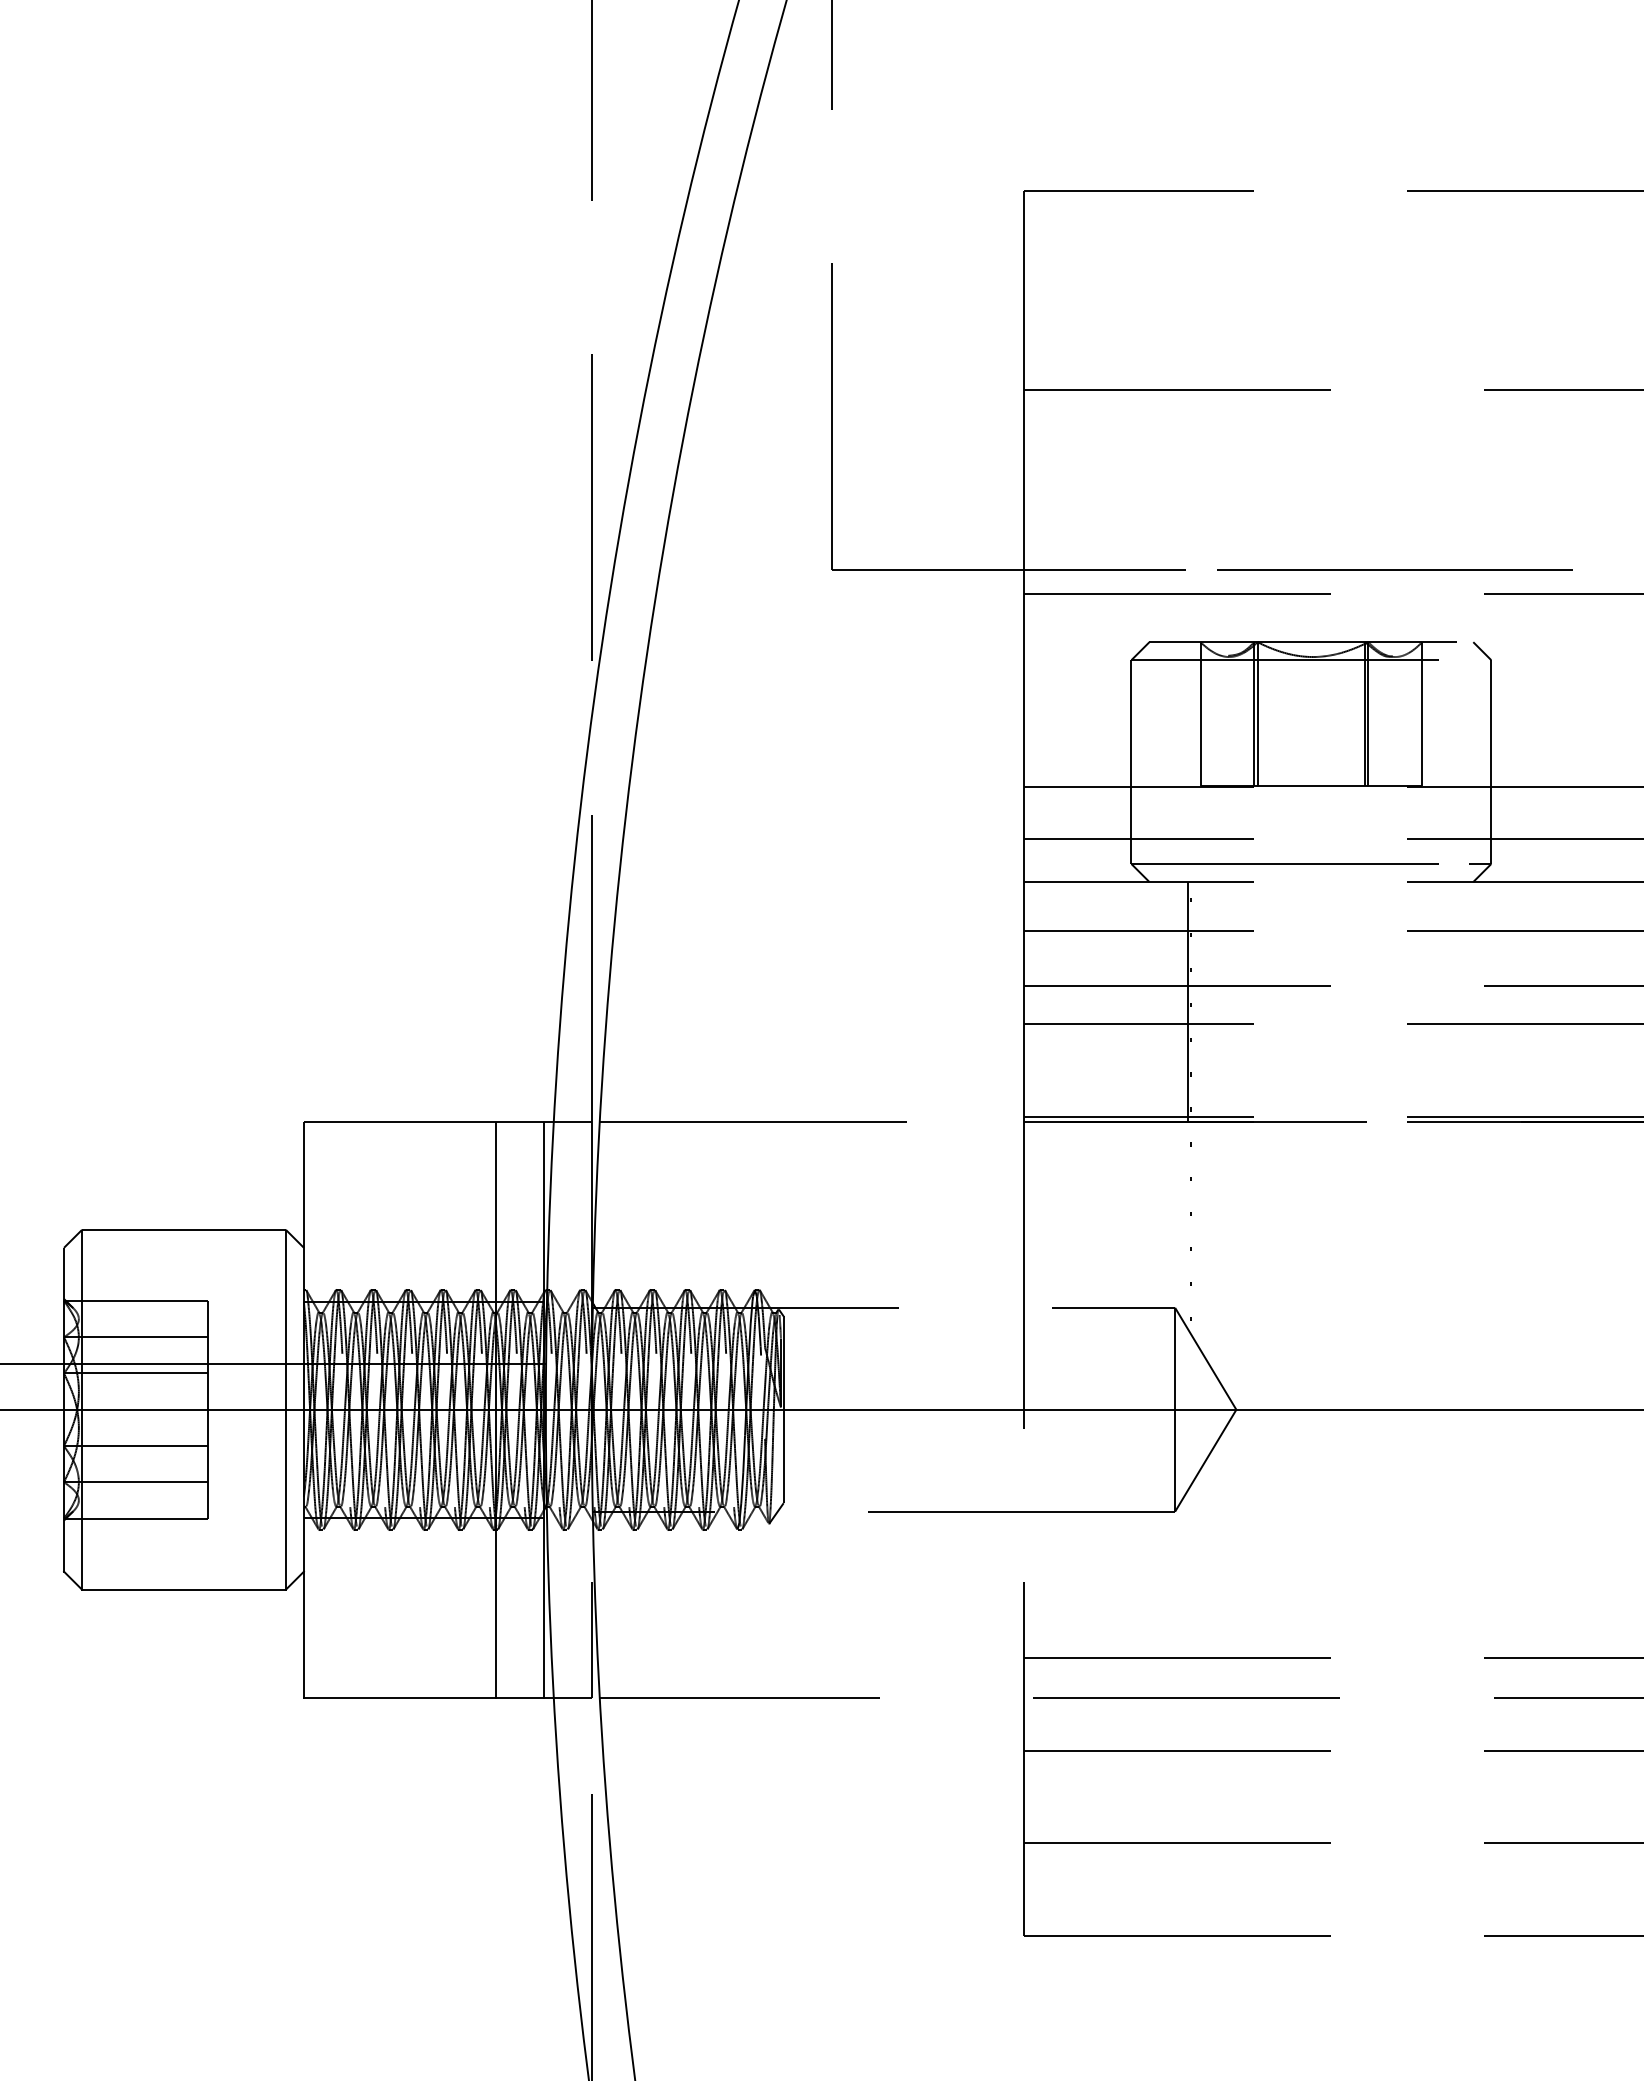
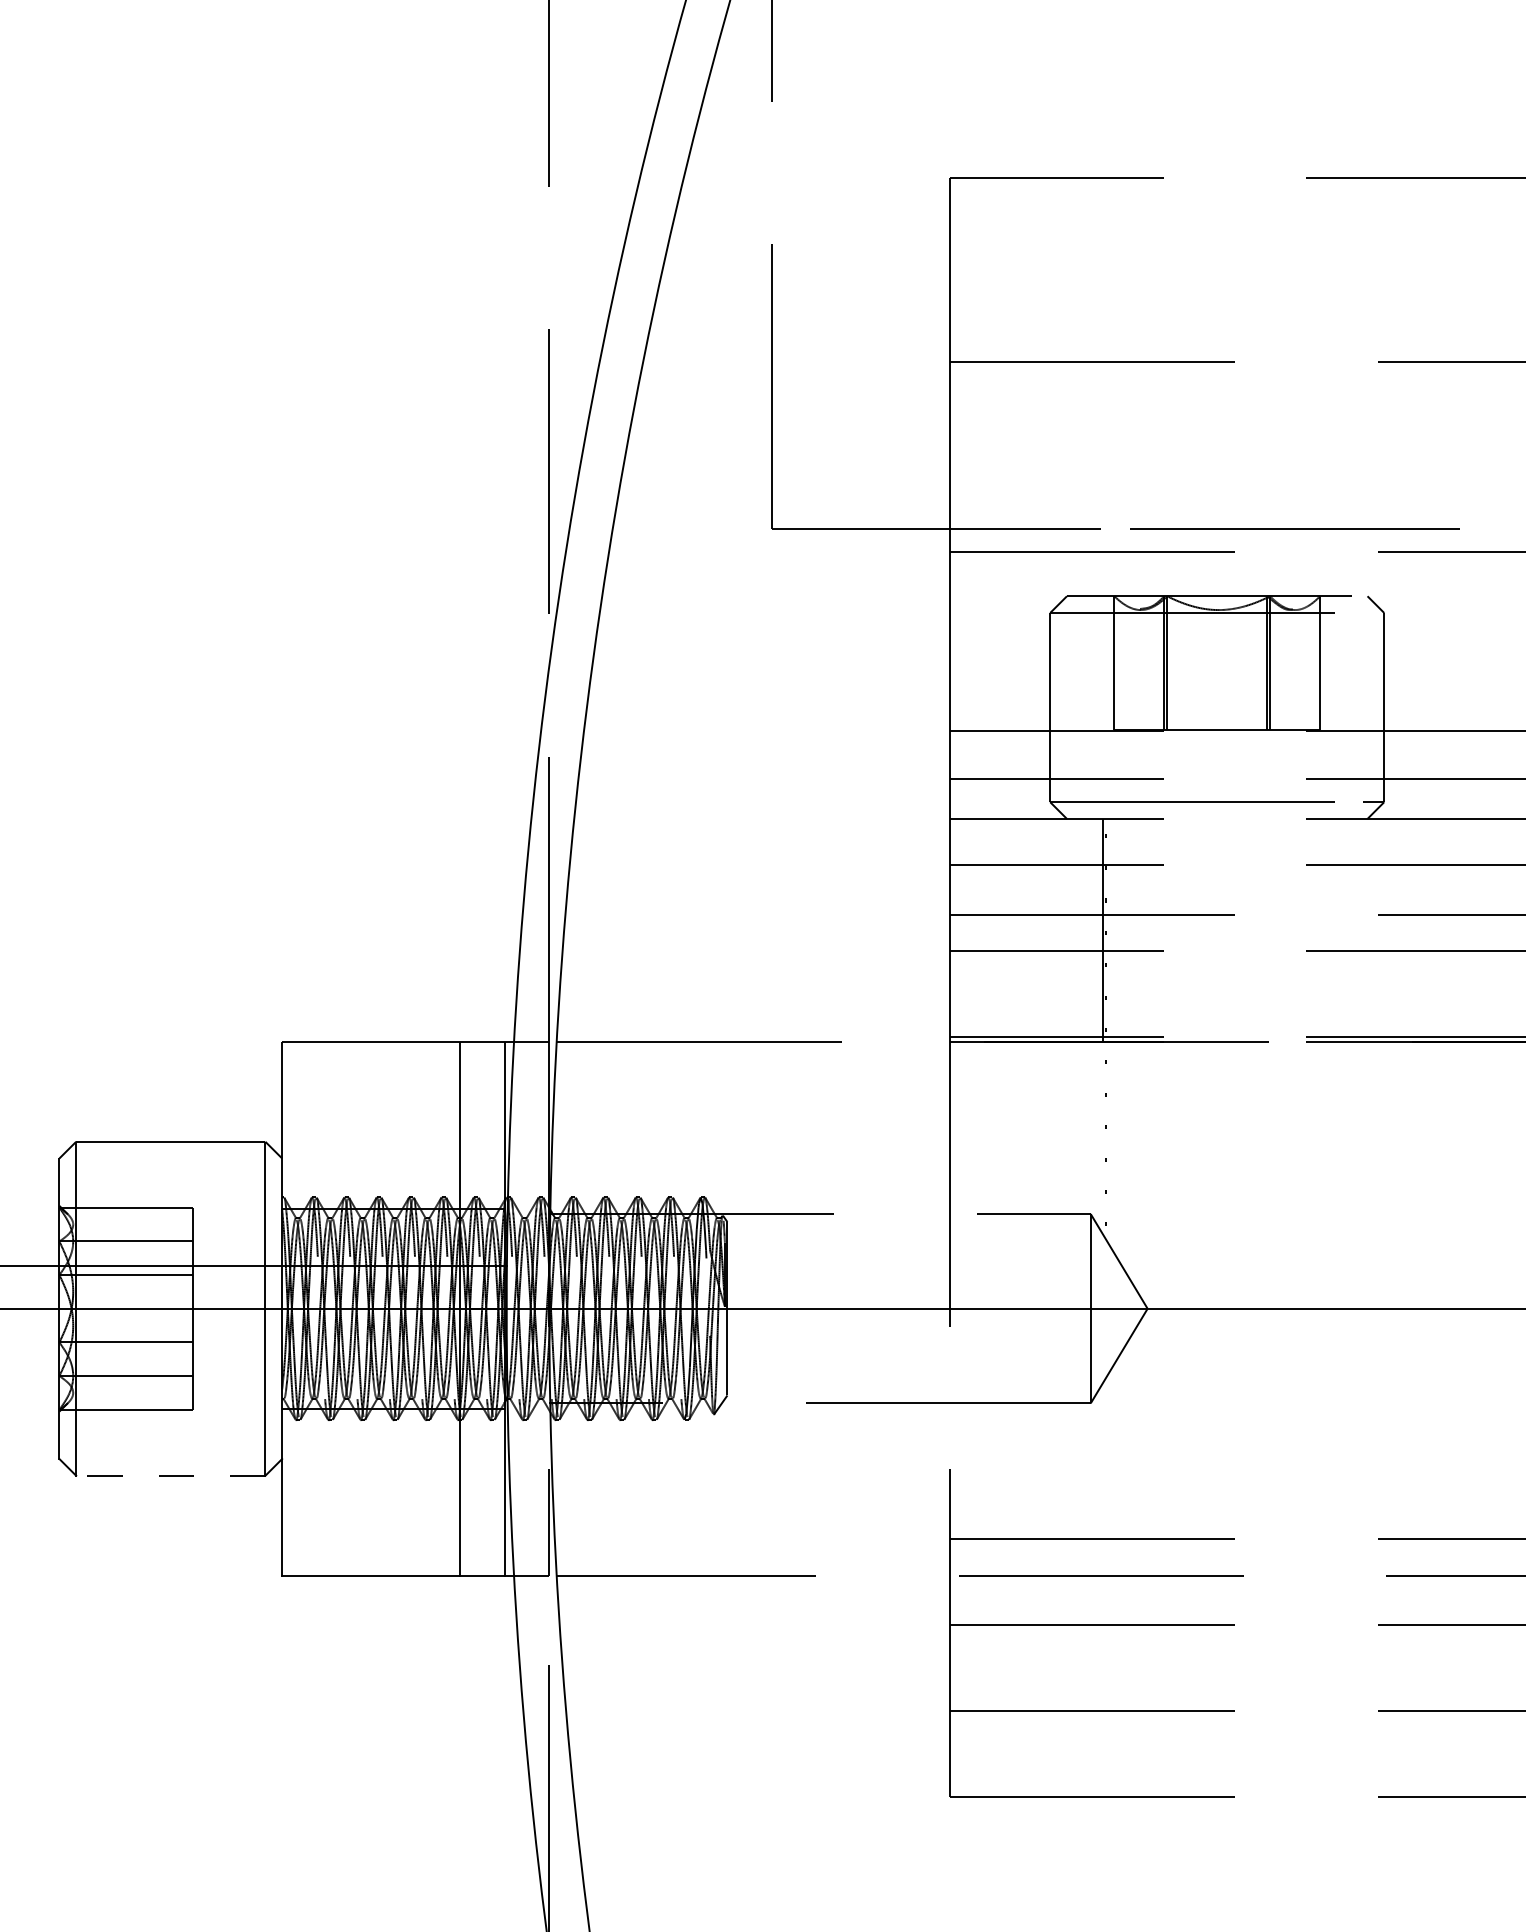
line: (183, 1589) -> (170, 1475), solid -> dashed

